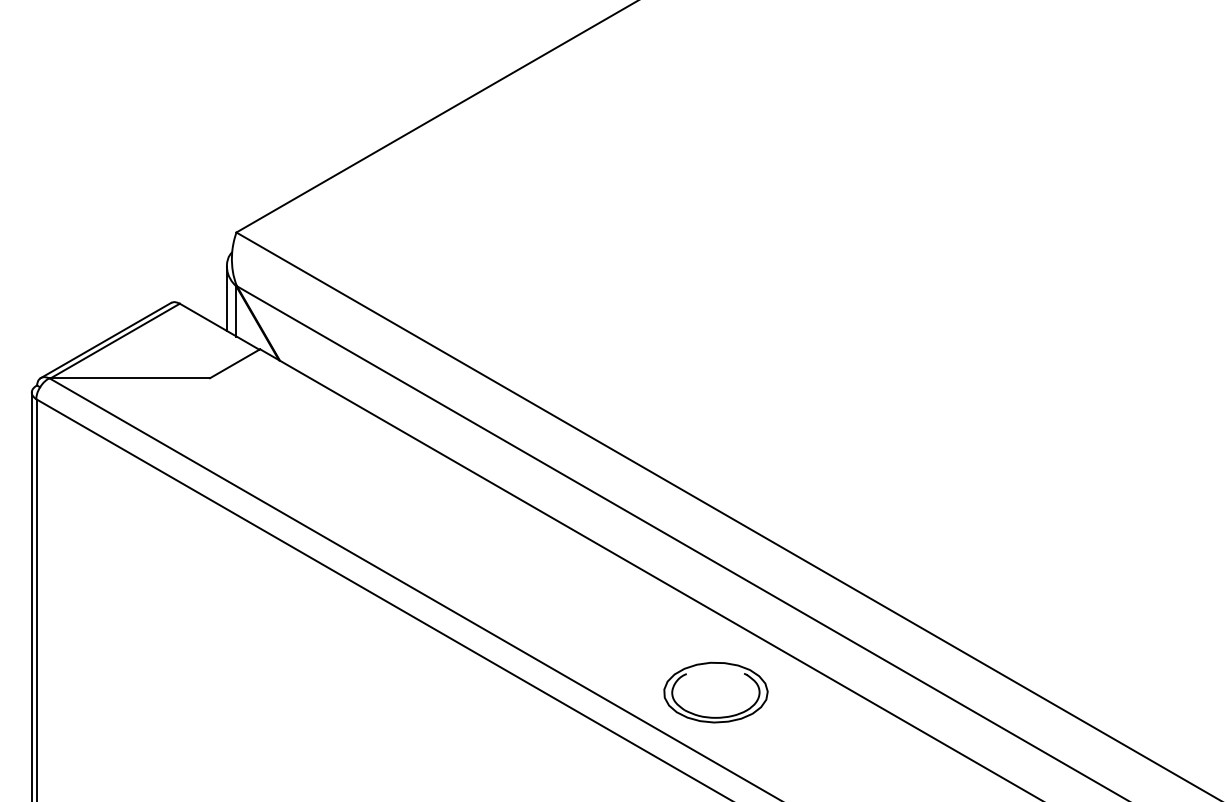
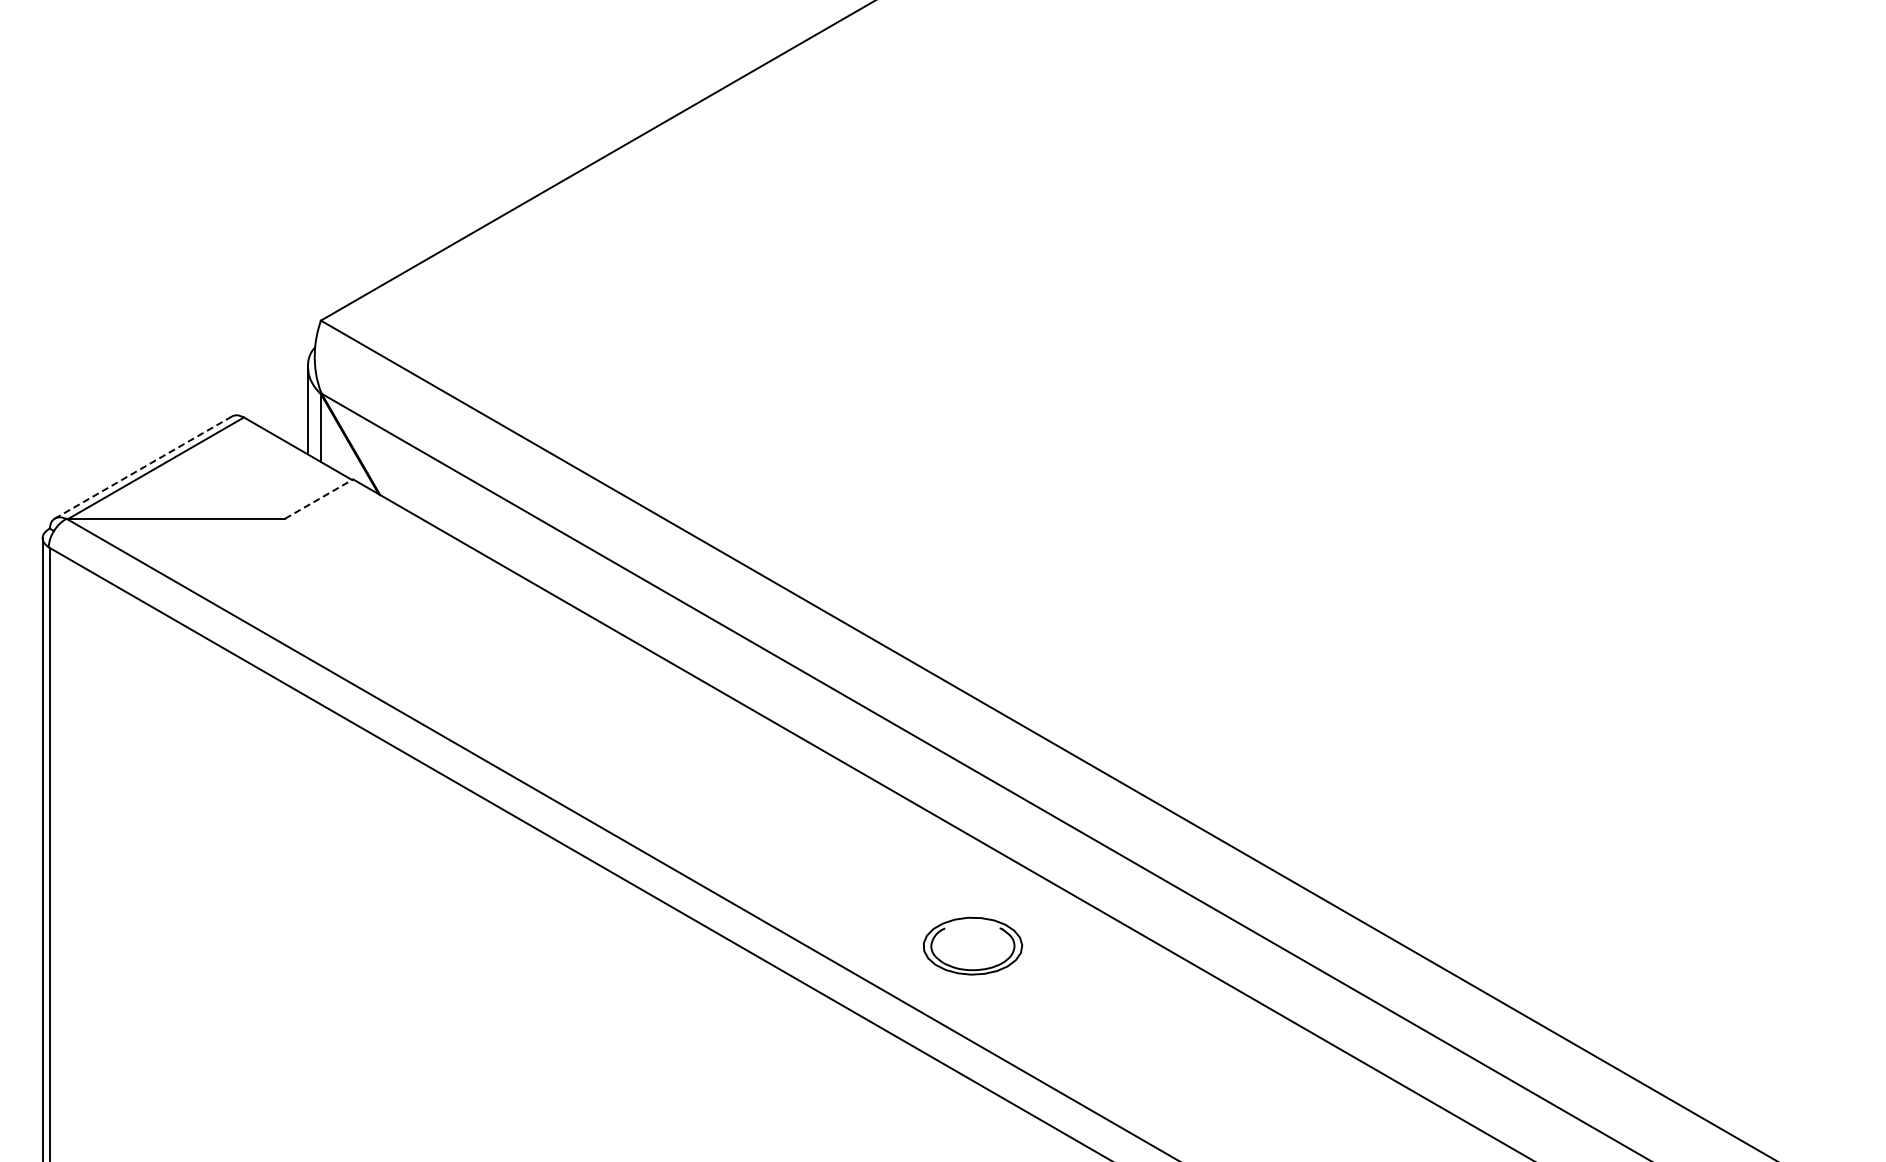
line: (105, 340) -> (142, 467), solid -> dashed
line: (235, 363) -> (319, 498), solid -> dashed
part: (715, 692) -> (972, 945), size x0.7

